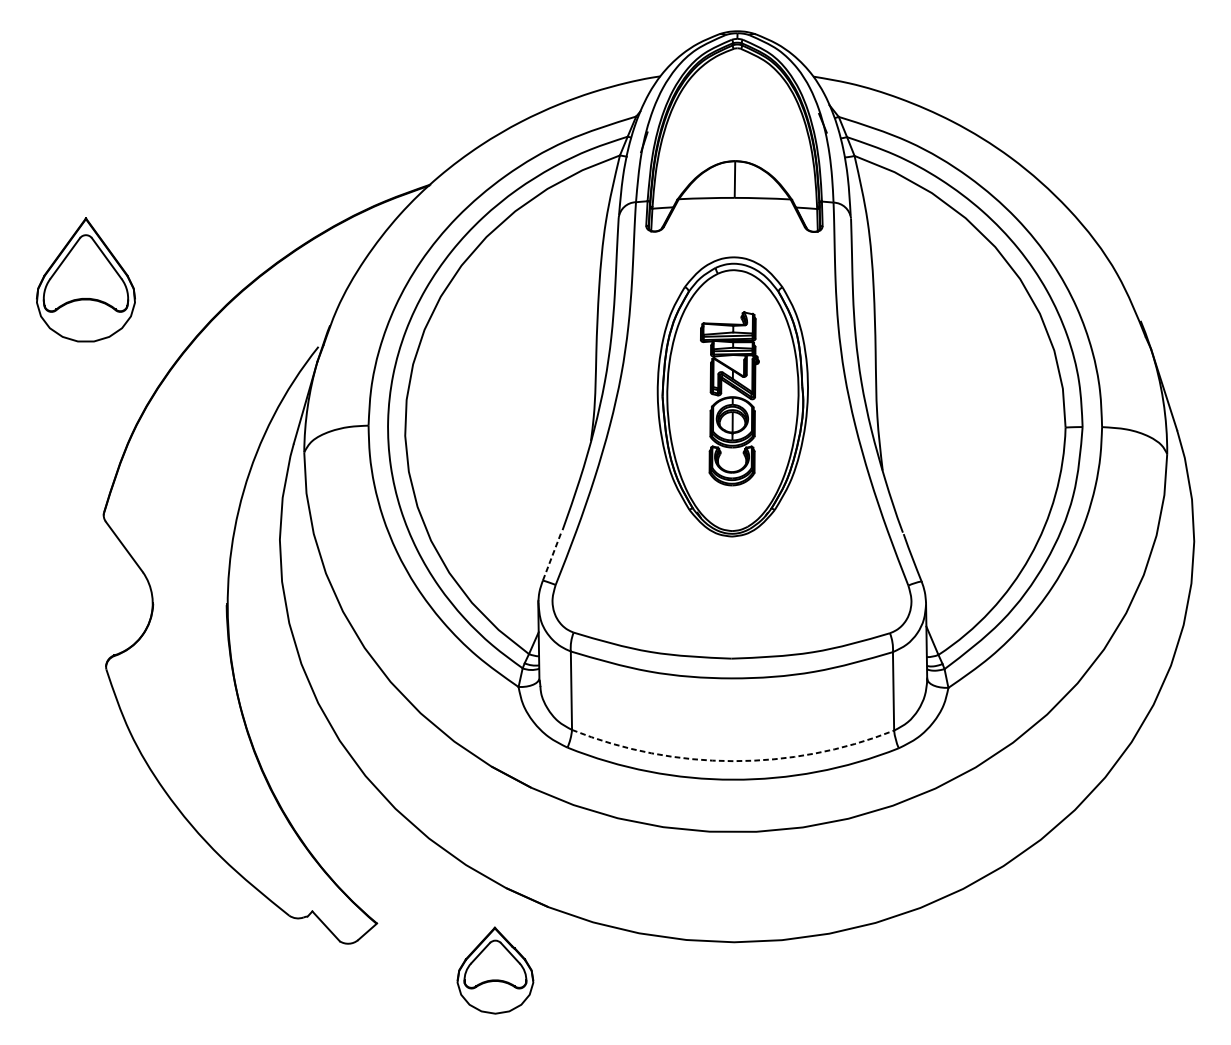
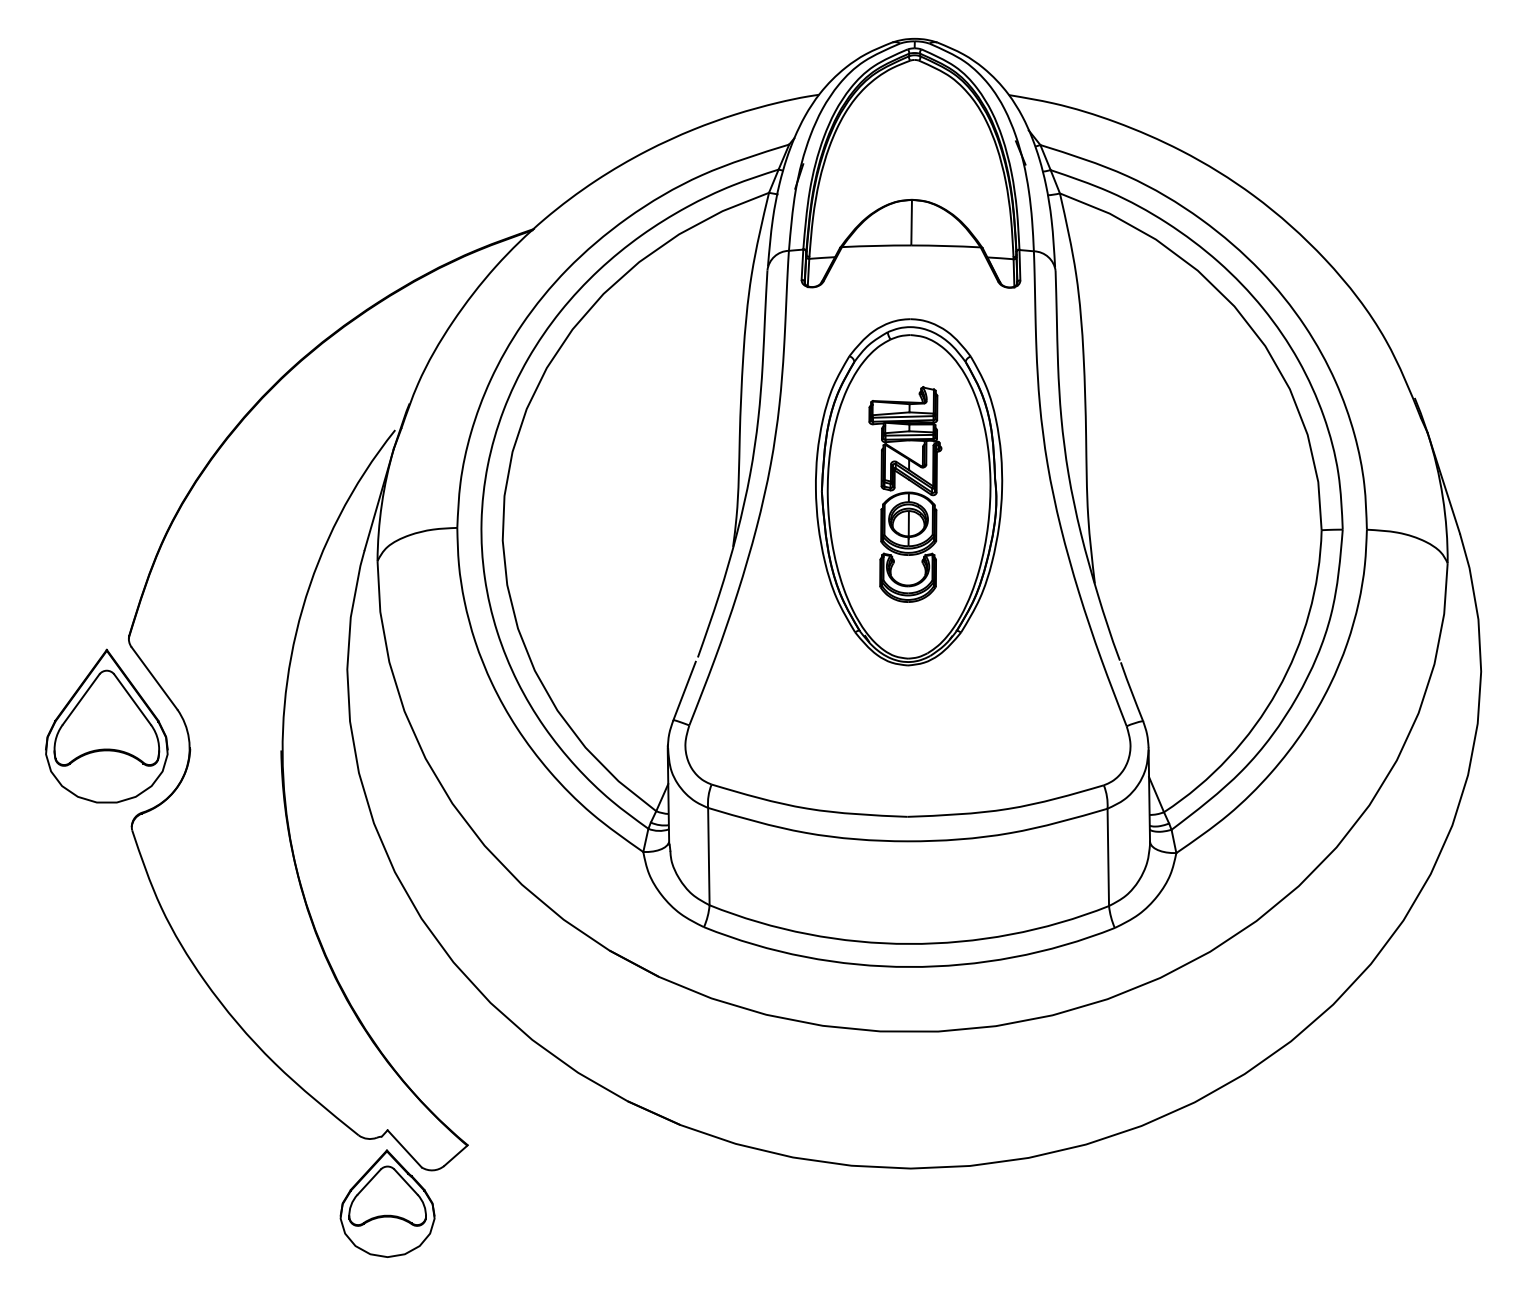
part: (85, 279) -> (106, 725), moved
line: (551, 557) -> (684, 691), dashed -> solid
arc: (733, 760) -> (909, 943), dashed -> solid
part: (495, 970) -> (387, 1203), moved

